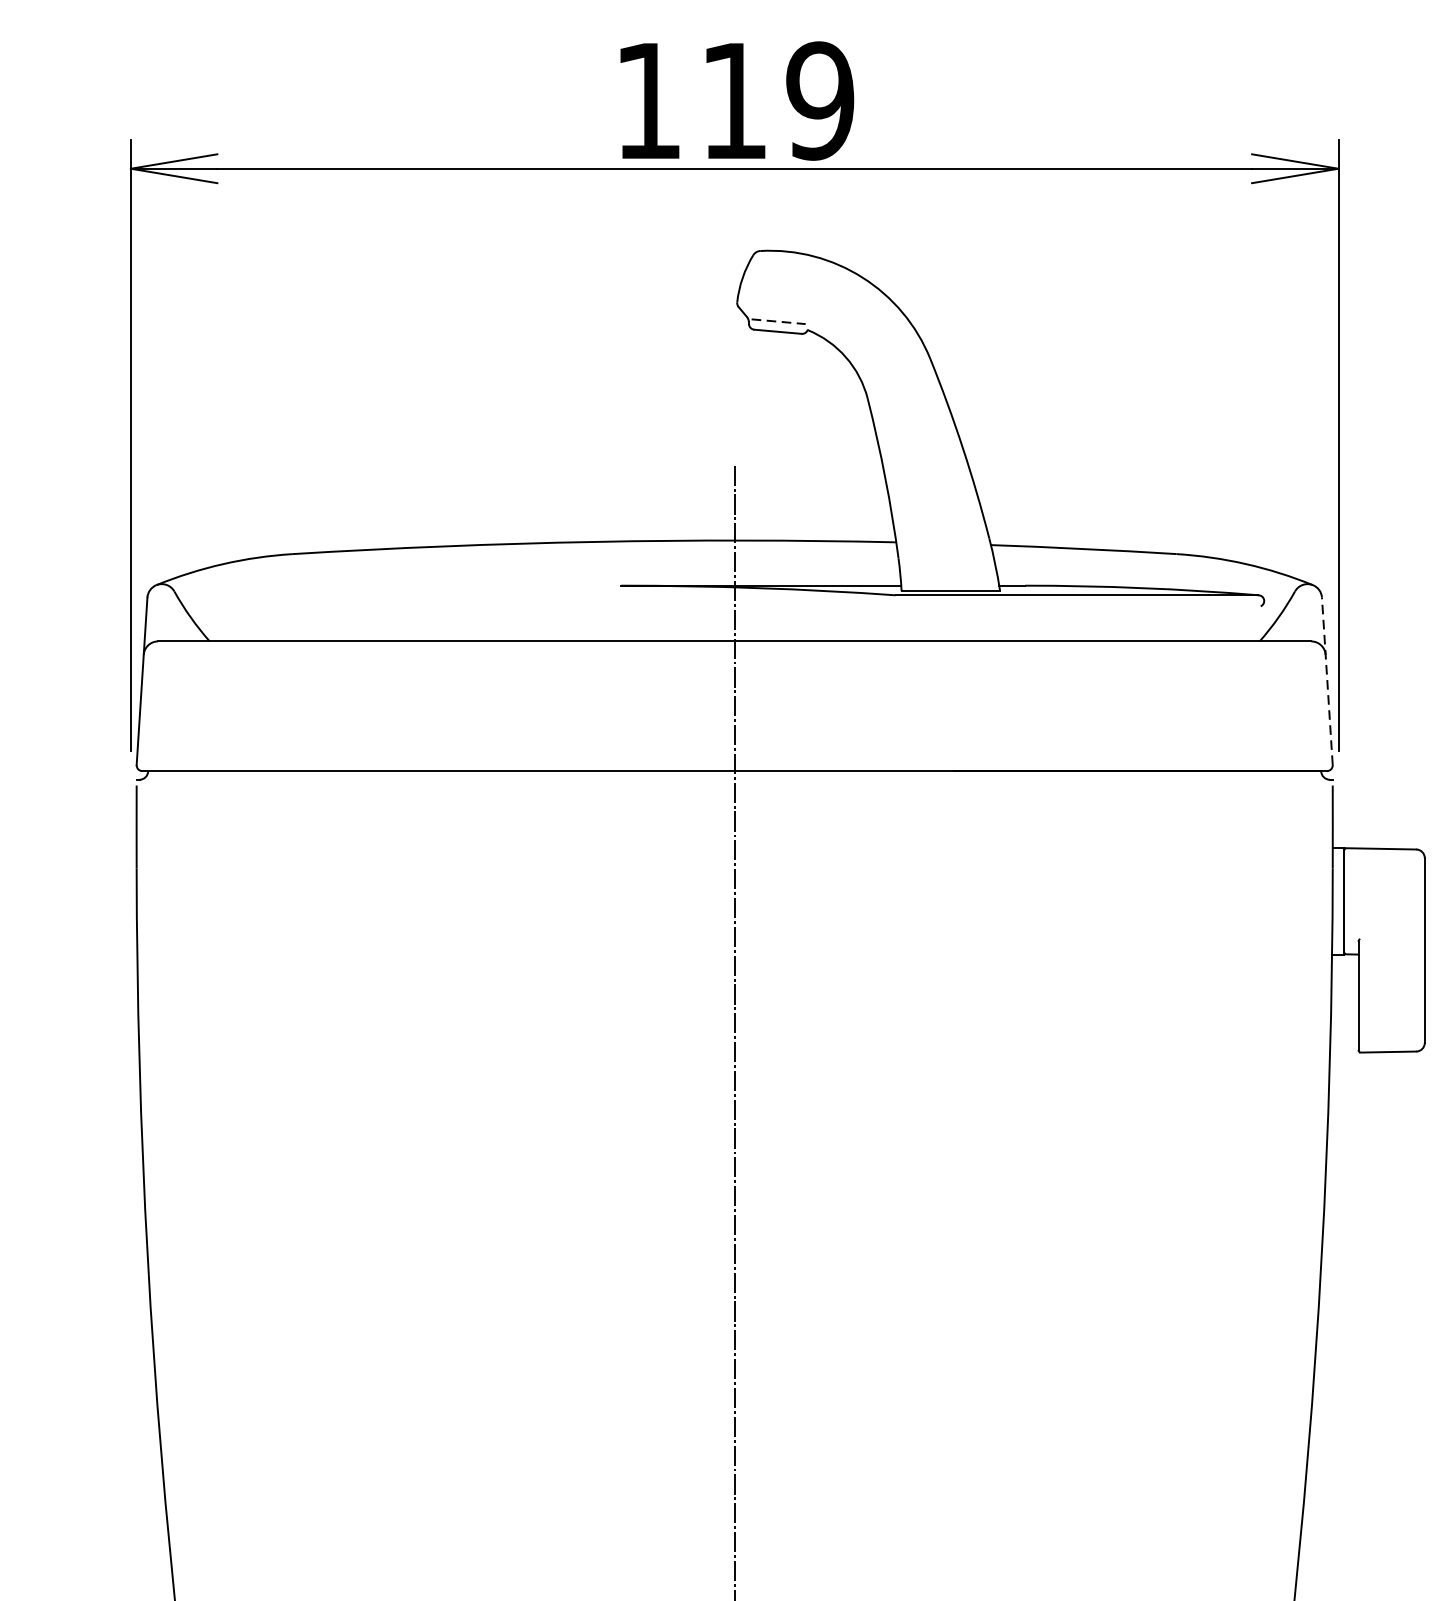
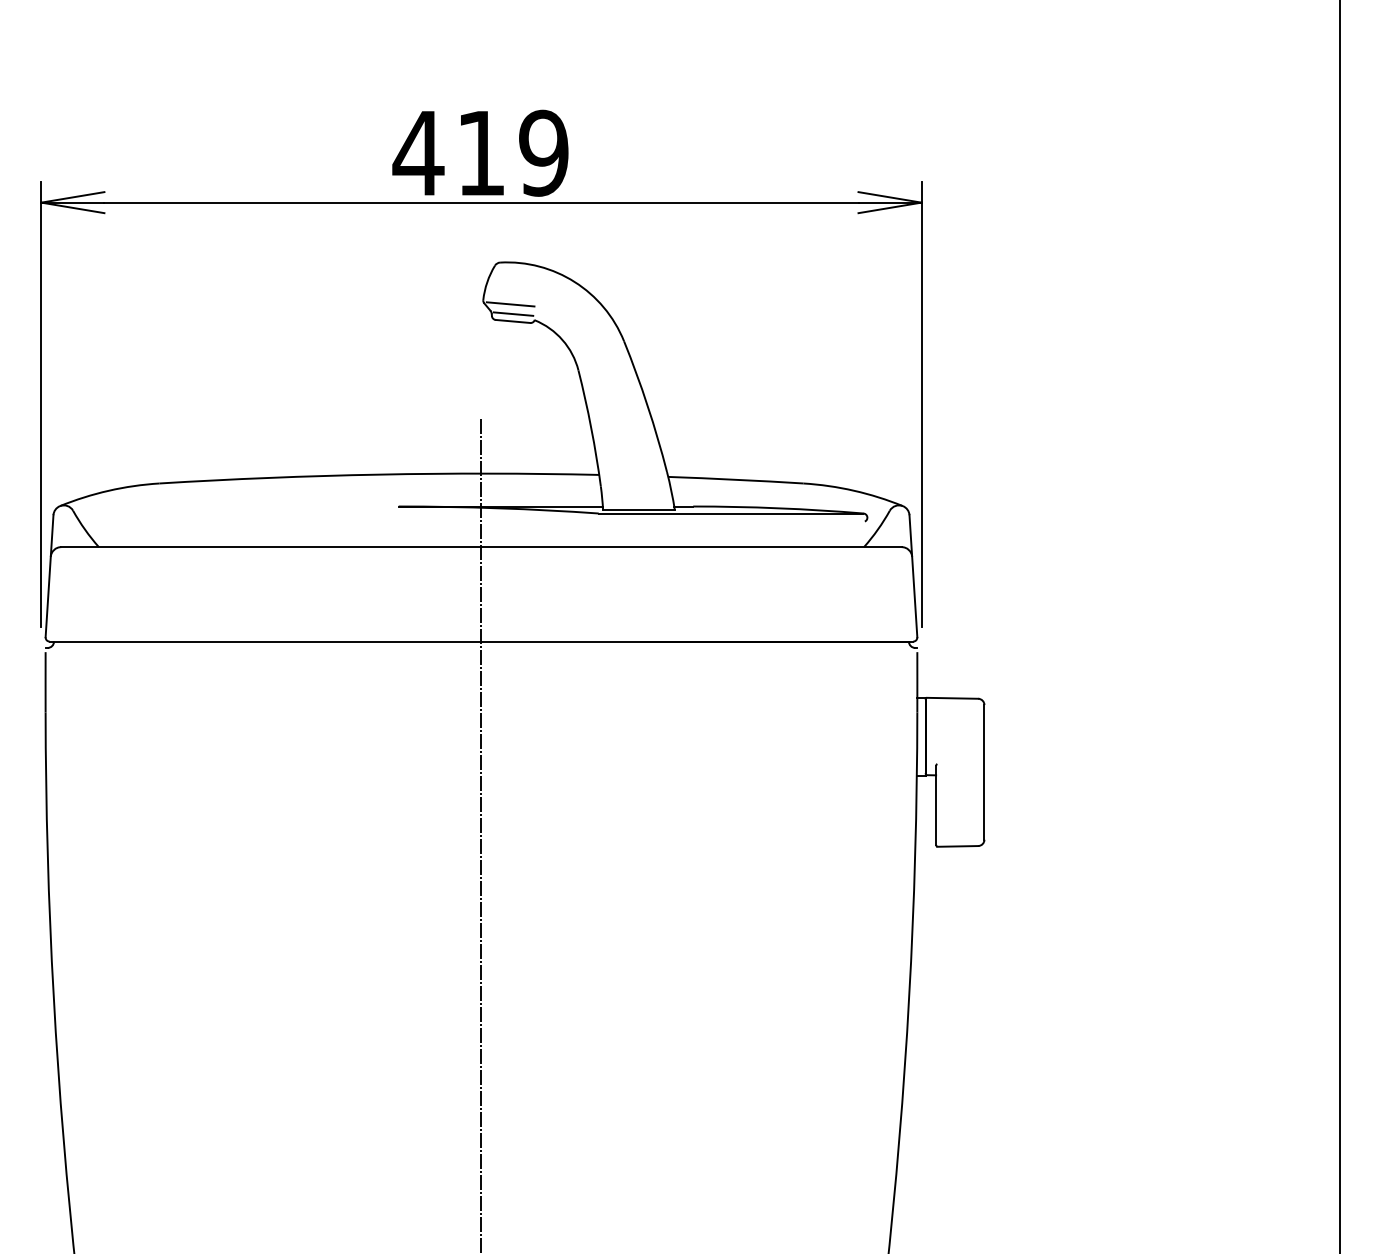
text: (648, 101) -> (418, 153), 119 -> 419
line: (774, 308) -> (510, 304), added
line: (778, 322) -> (513, 314), dashed -> solid
line: (1327, 680) -> (913, 575), dashed -> solid

